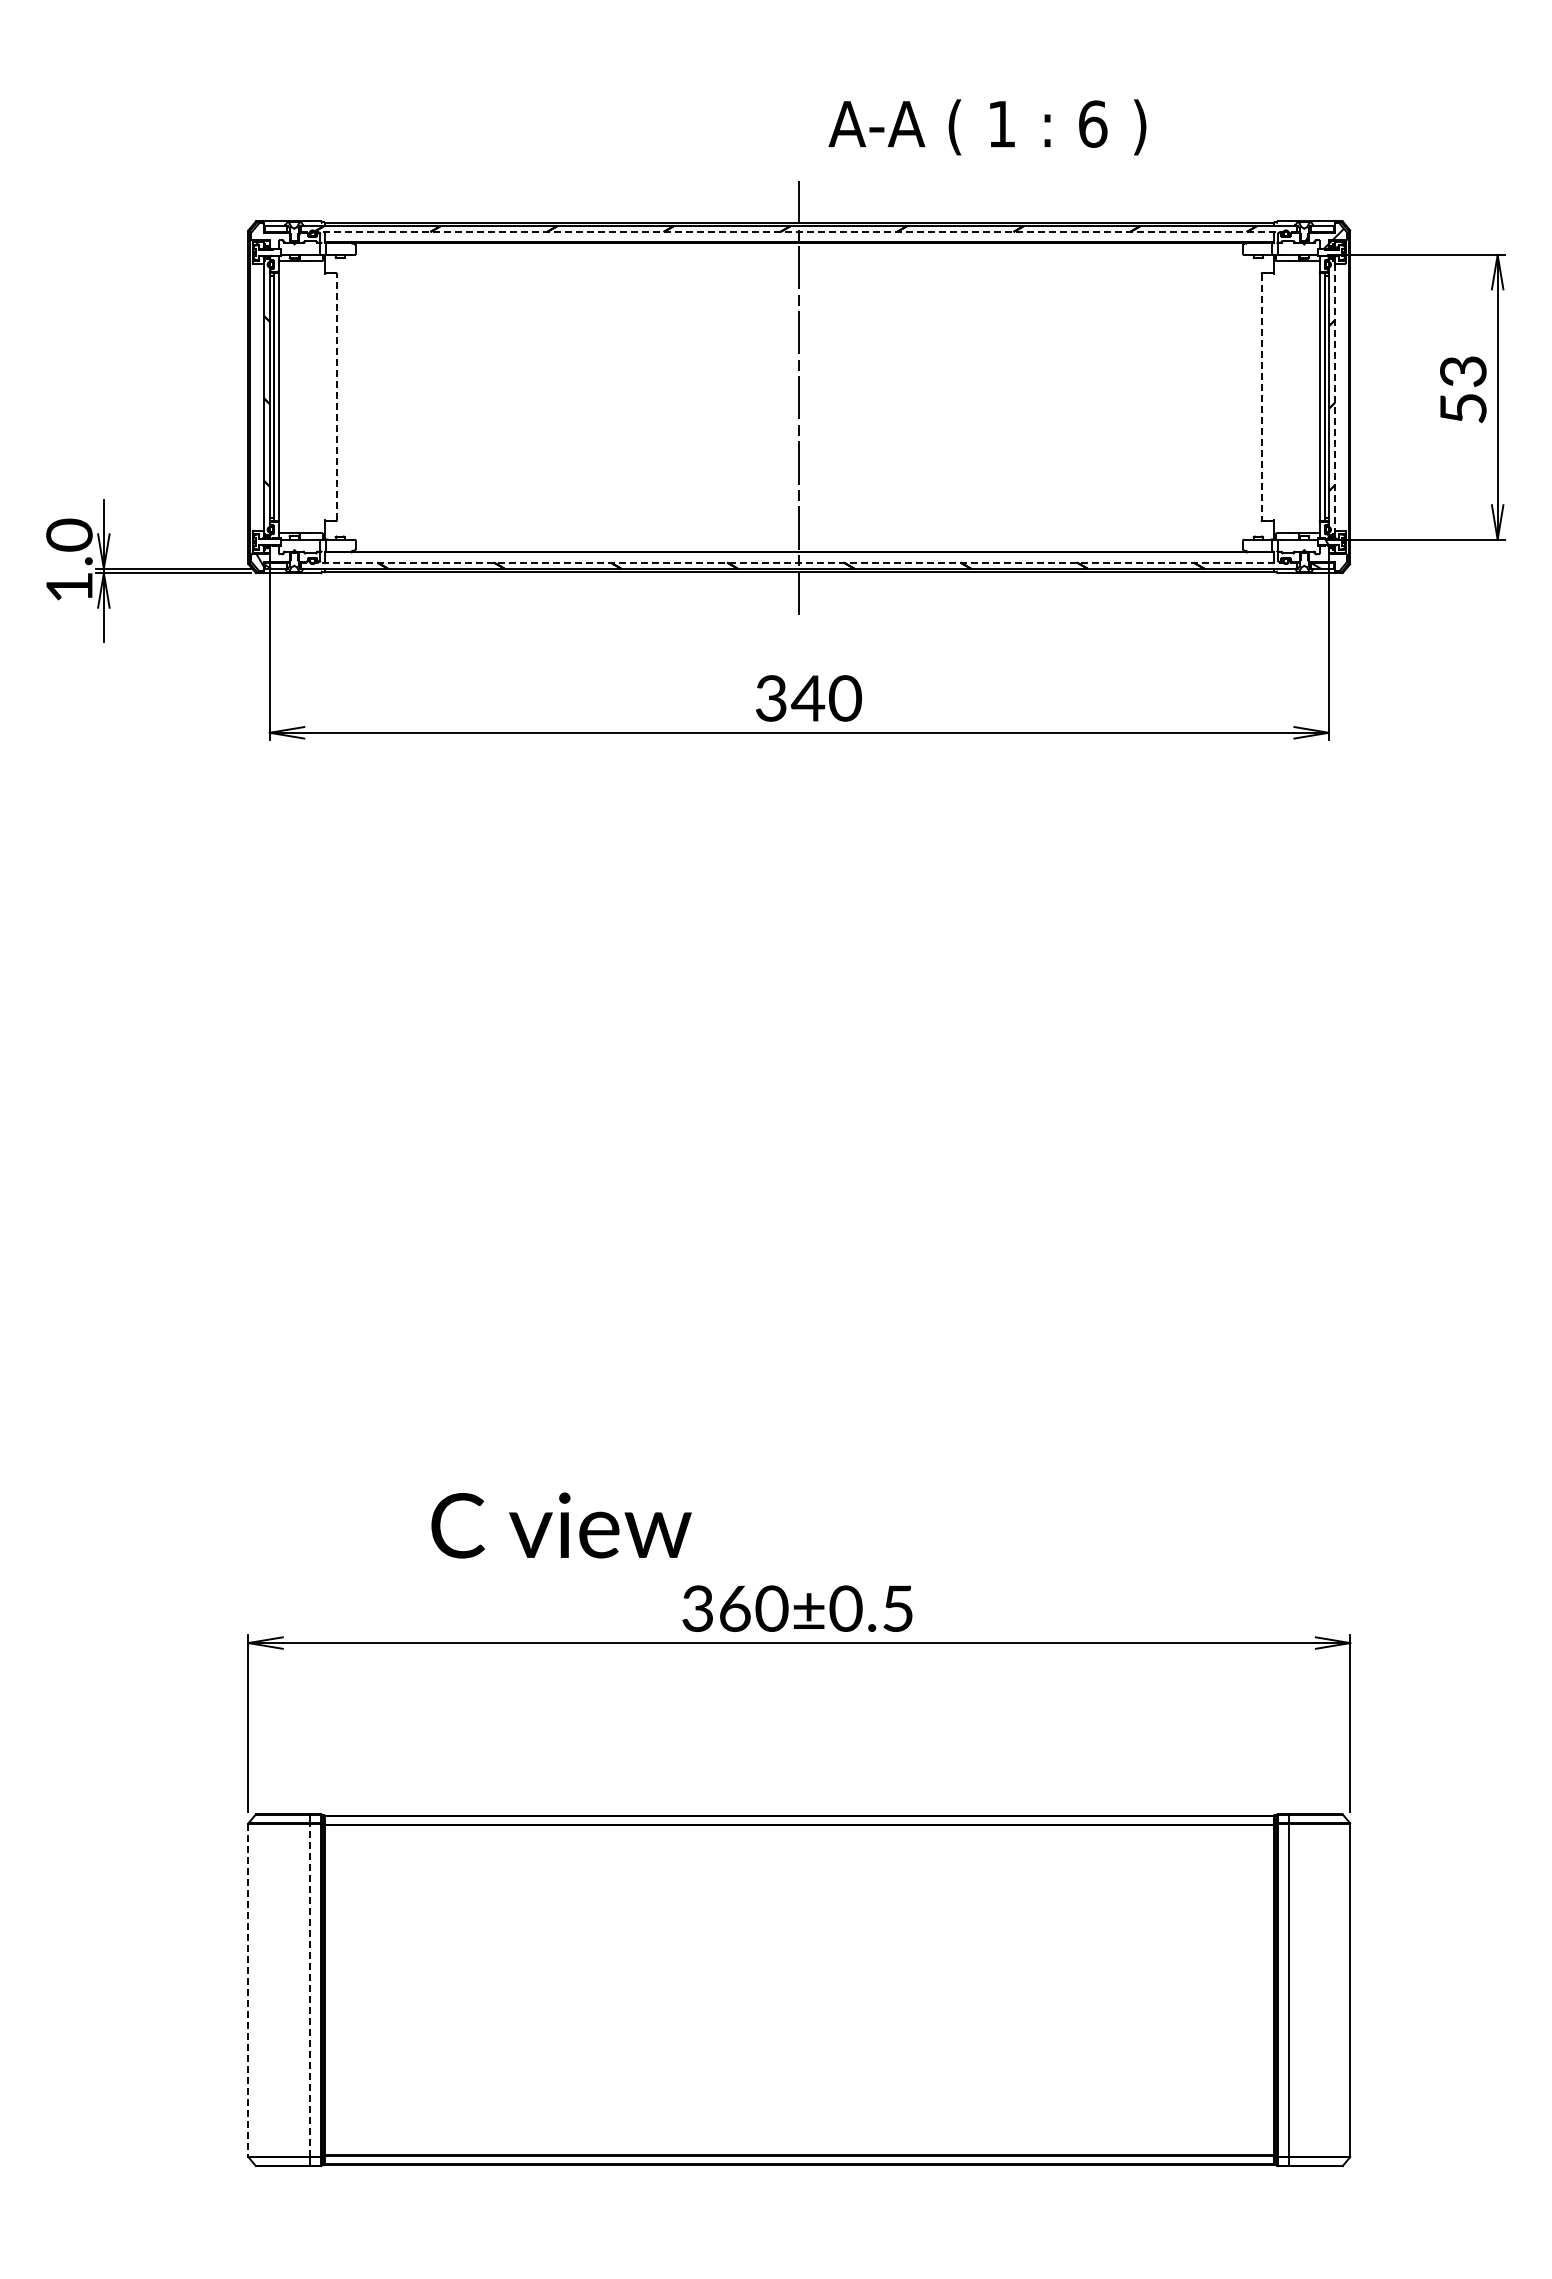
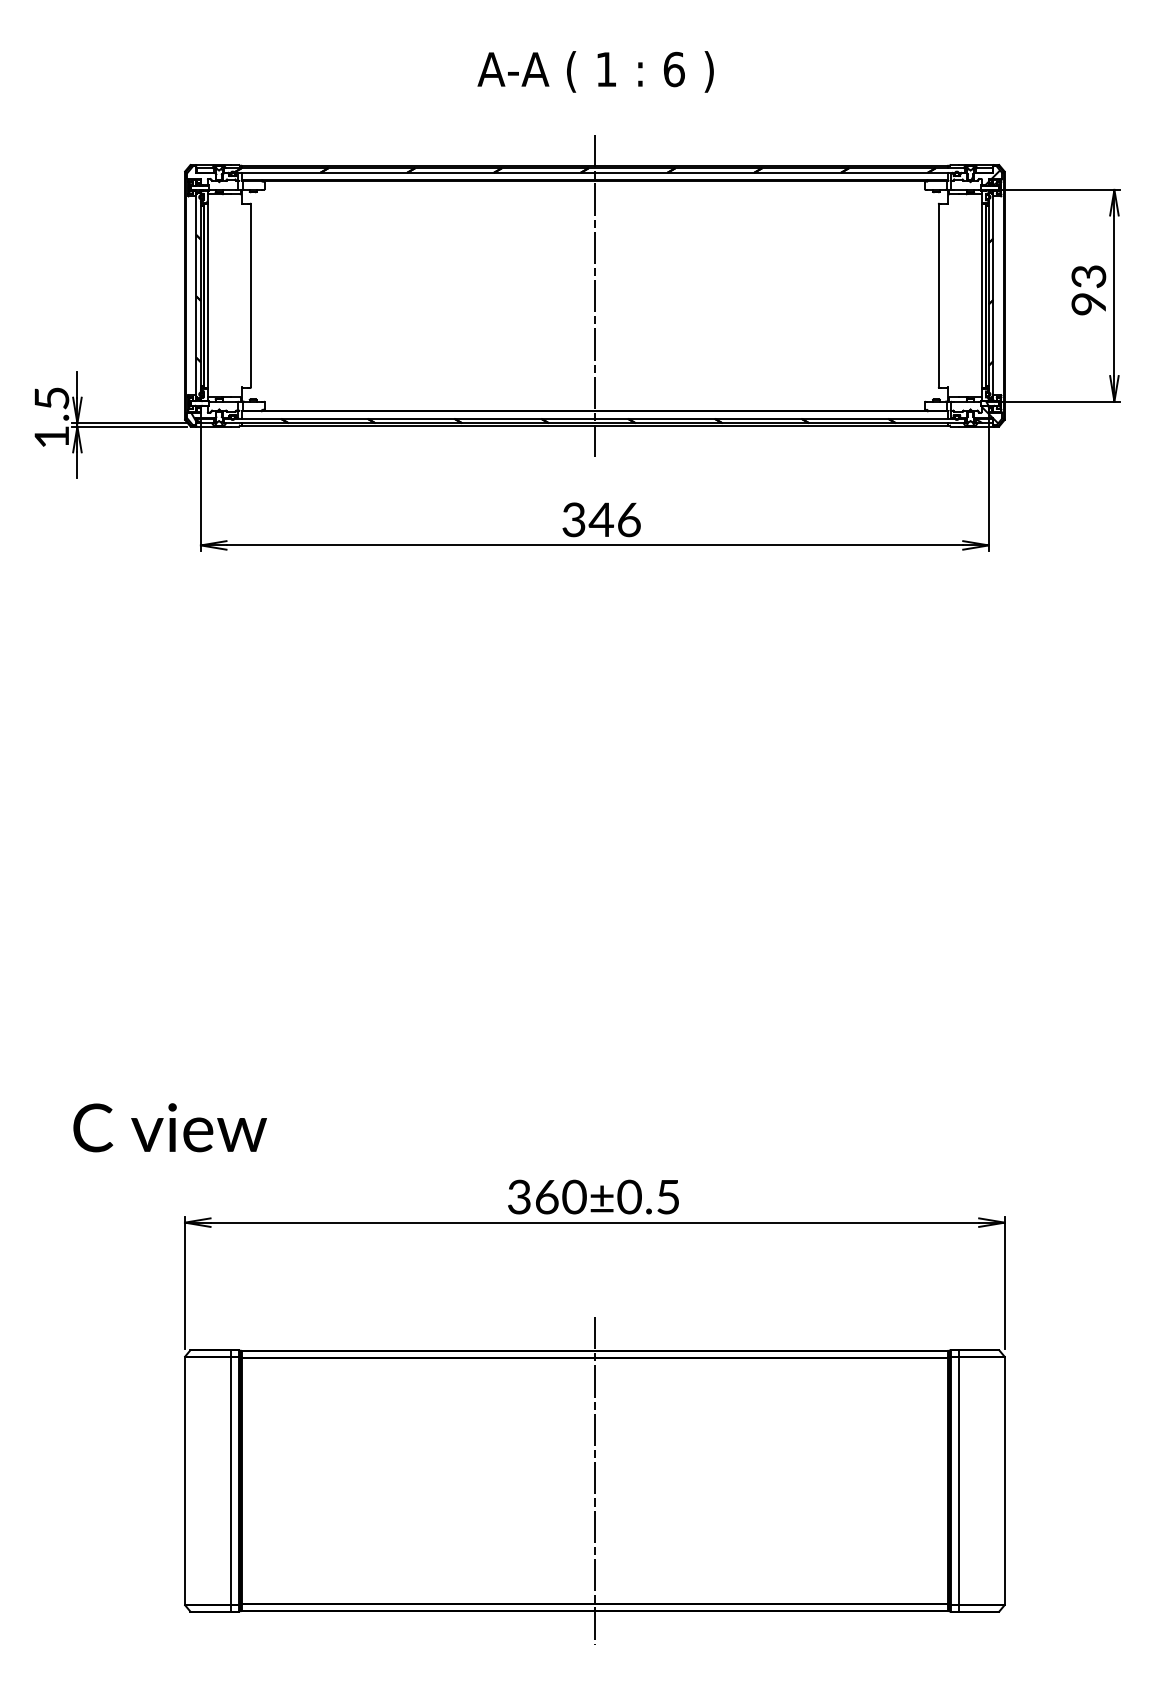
text: (987, 127) -> (595, 72), moved
line: (799, 232) -> (594, 173), dashed -> solid
line: (337, 396) -> (251, 295), dashed -> solid
line: (1334, 396) -> (993, 295), dashed -> solid
line: (1261, 397) -> (938, 295), dashed -> solid
text: (1463, 408) -> (1089, 304), 53 -> 93
text: (69, 534) -> (51, 397), 1.0 -> 1.5
hatch: (1330, 557) -> (990, 414), added
line: (798, 562) -> (594, 418), dashed -> solid
text: (845, 698) -> (629, 519), 340 -> 346
text: (561, 1525) -> (170, 1127), moved
line: (309, 1989) -> (230, 1480), dashed -> solid
line: (799, 1989) -> (594, 1480), added
line: (248, 1990) -> (185, 1481), dashed -> solid

